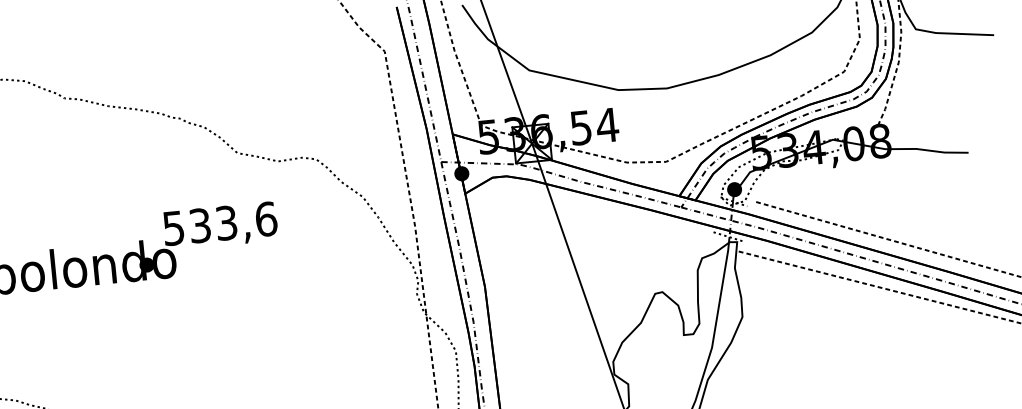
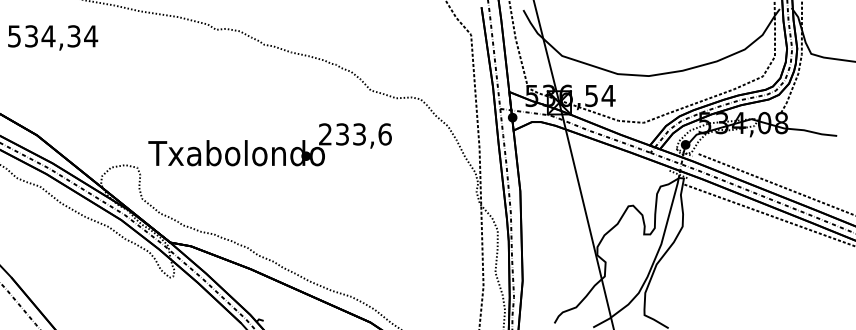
text: (173, 228) -> (325, 134), 533,6 -> 233,6

